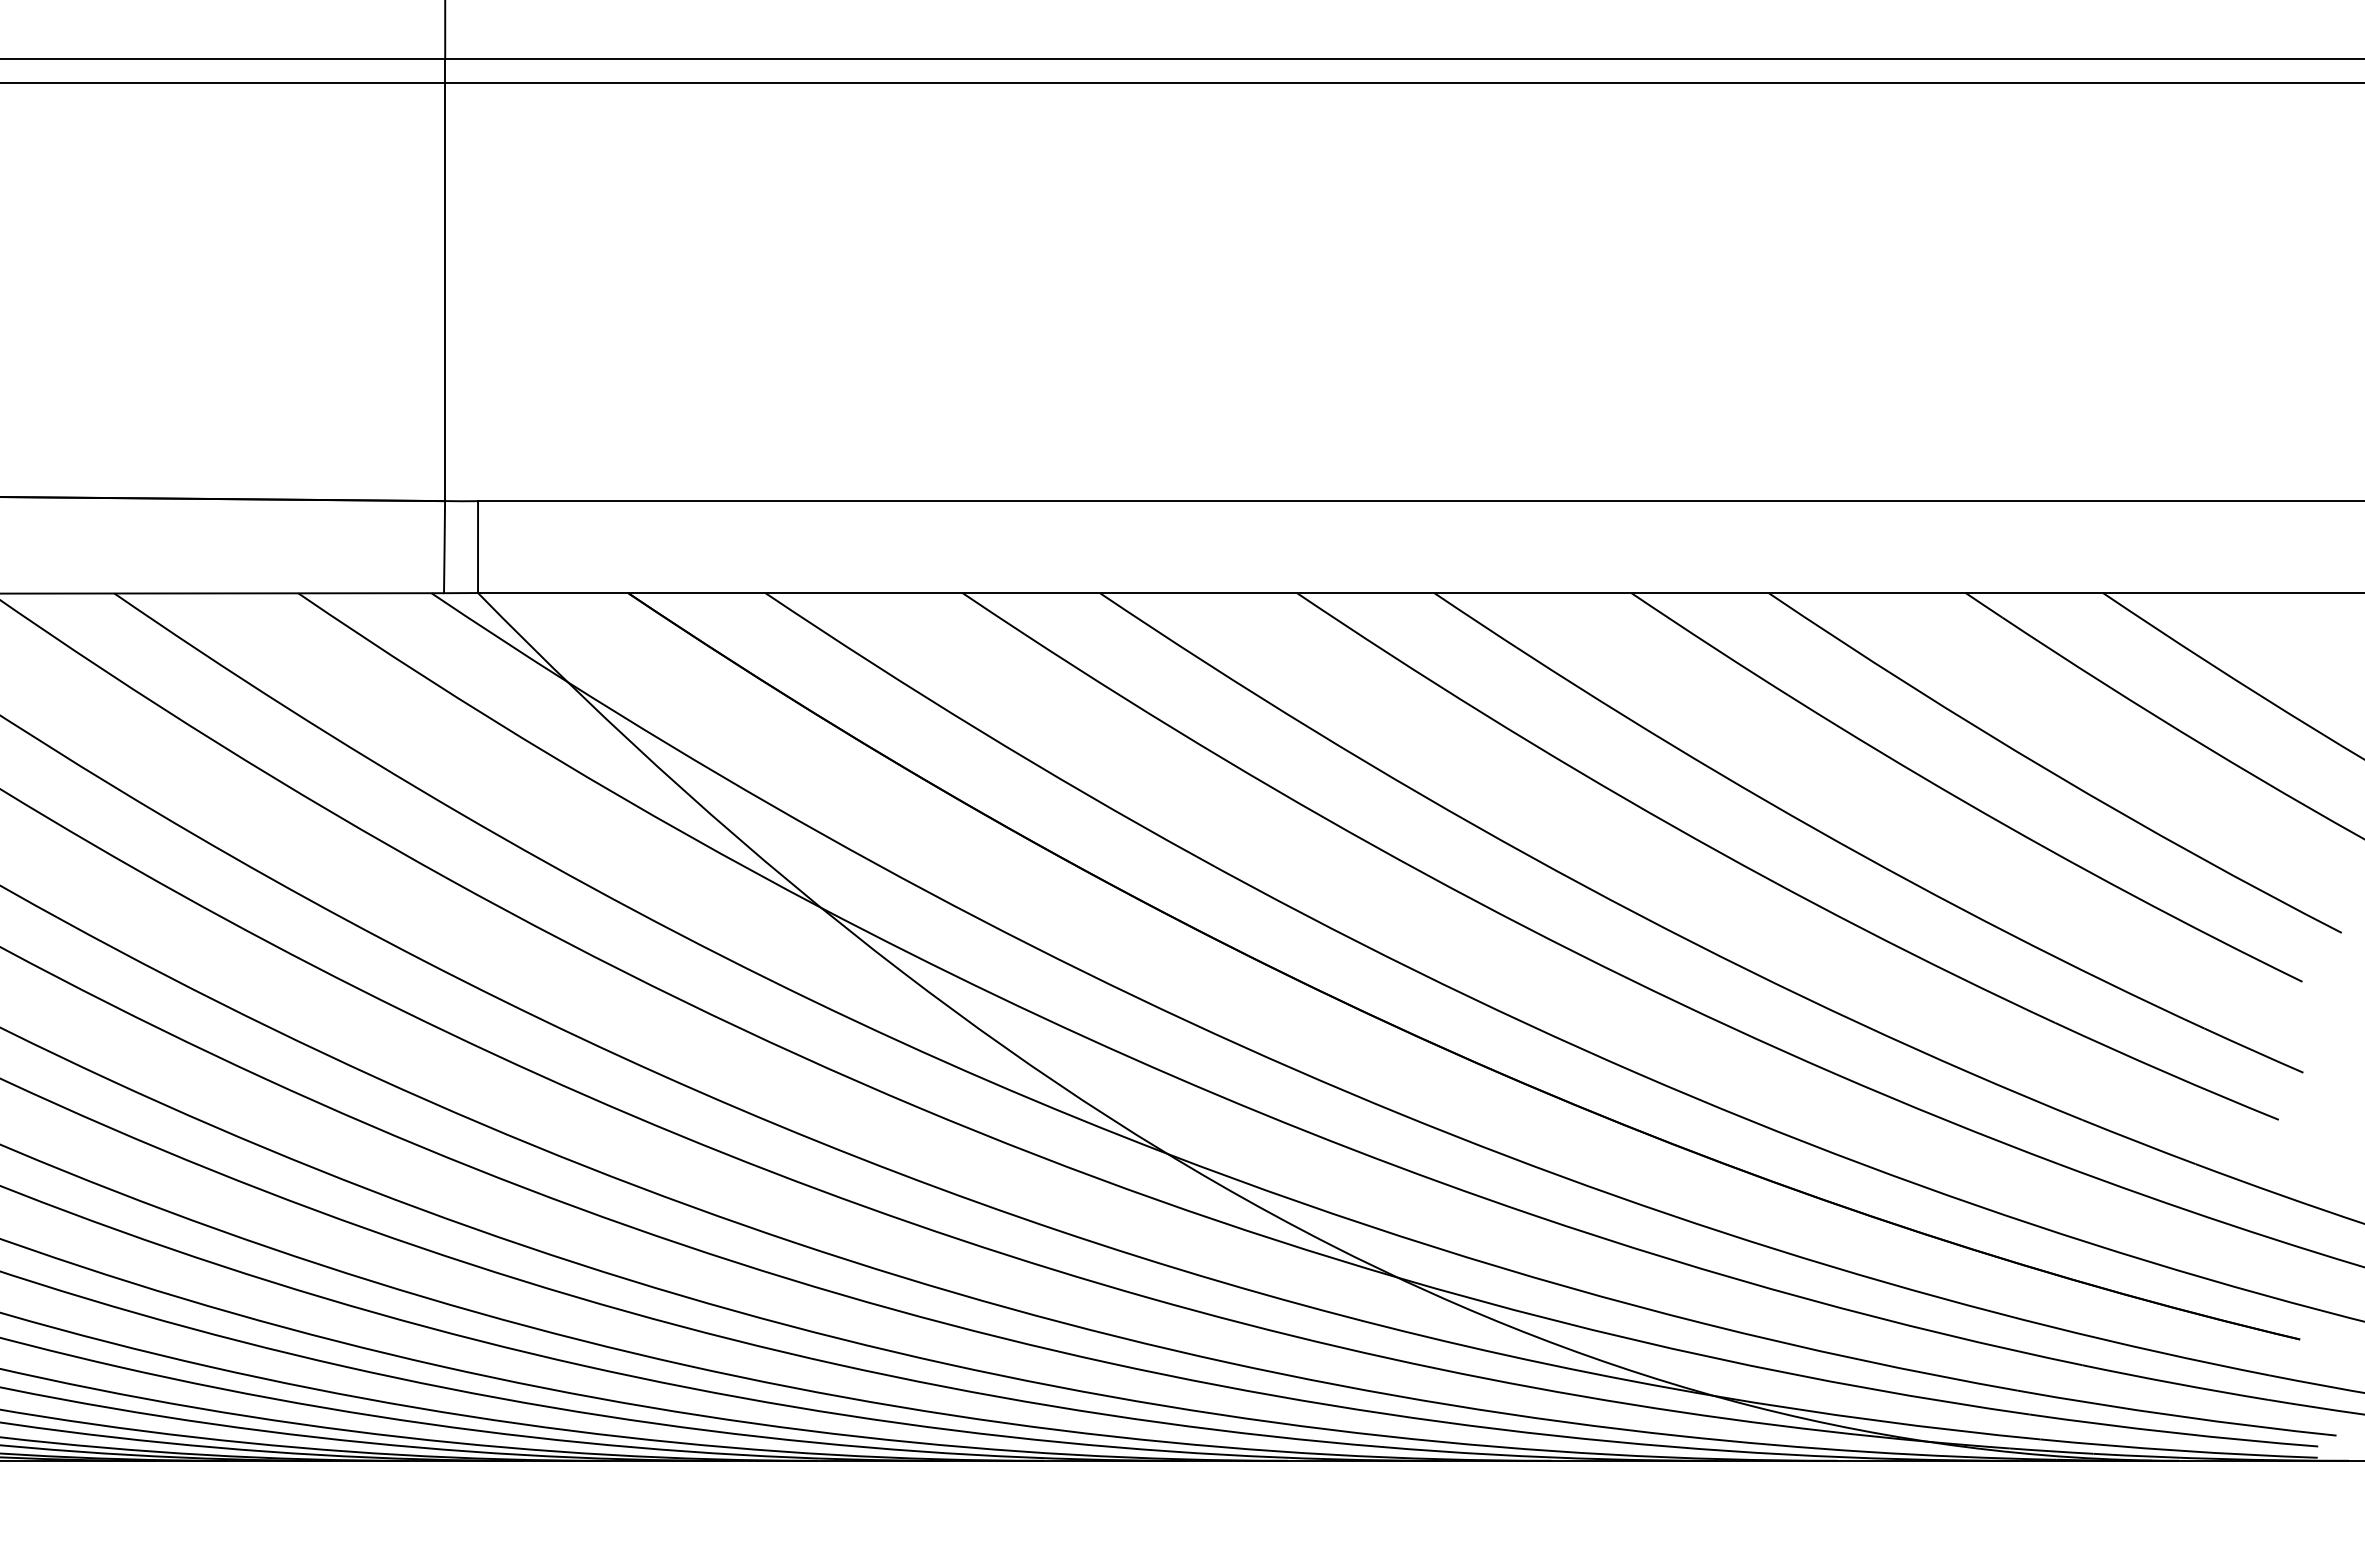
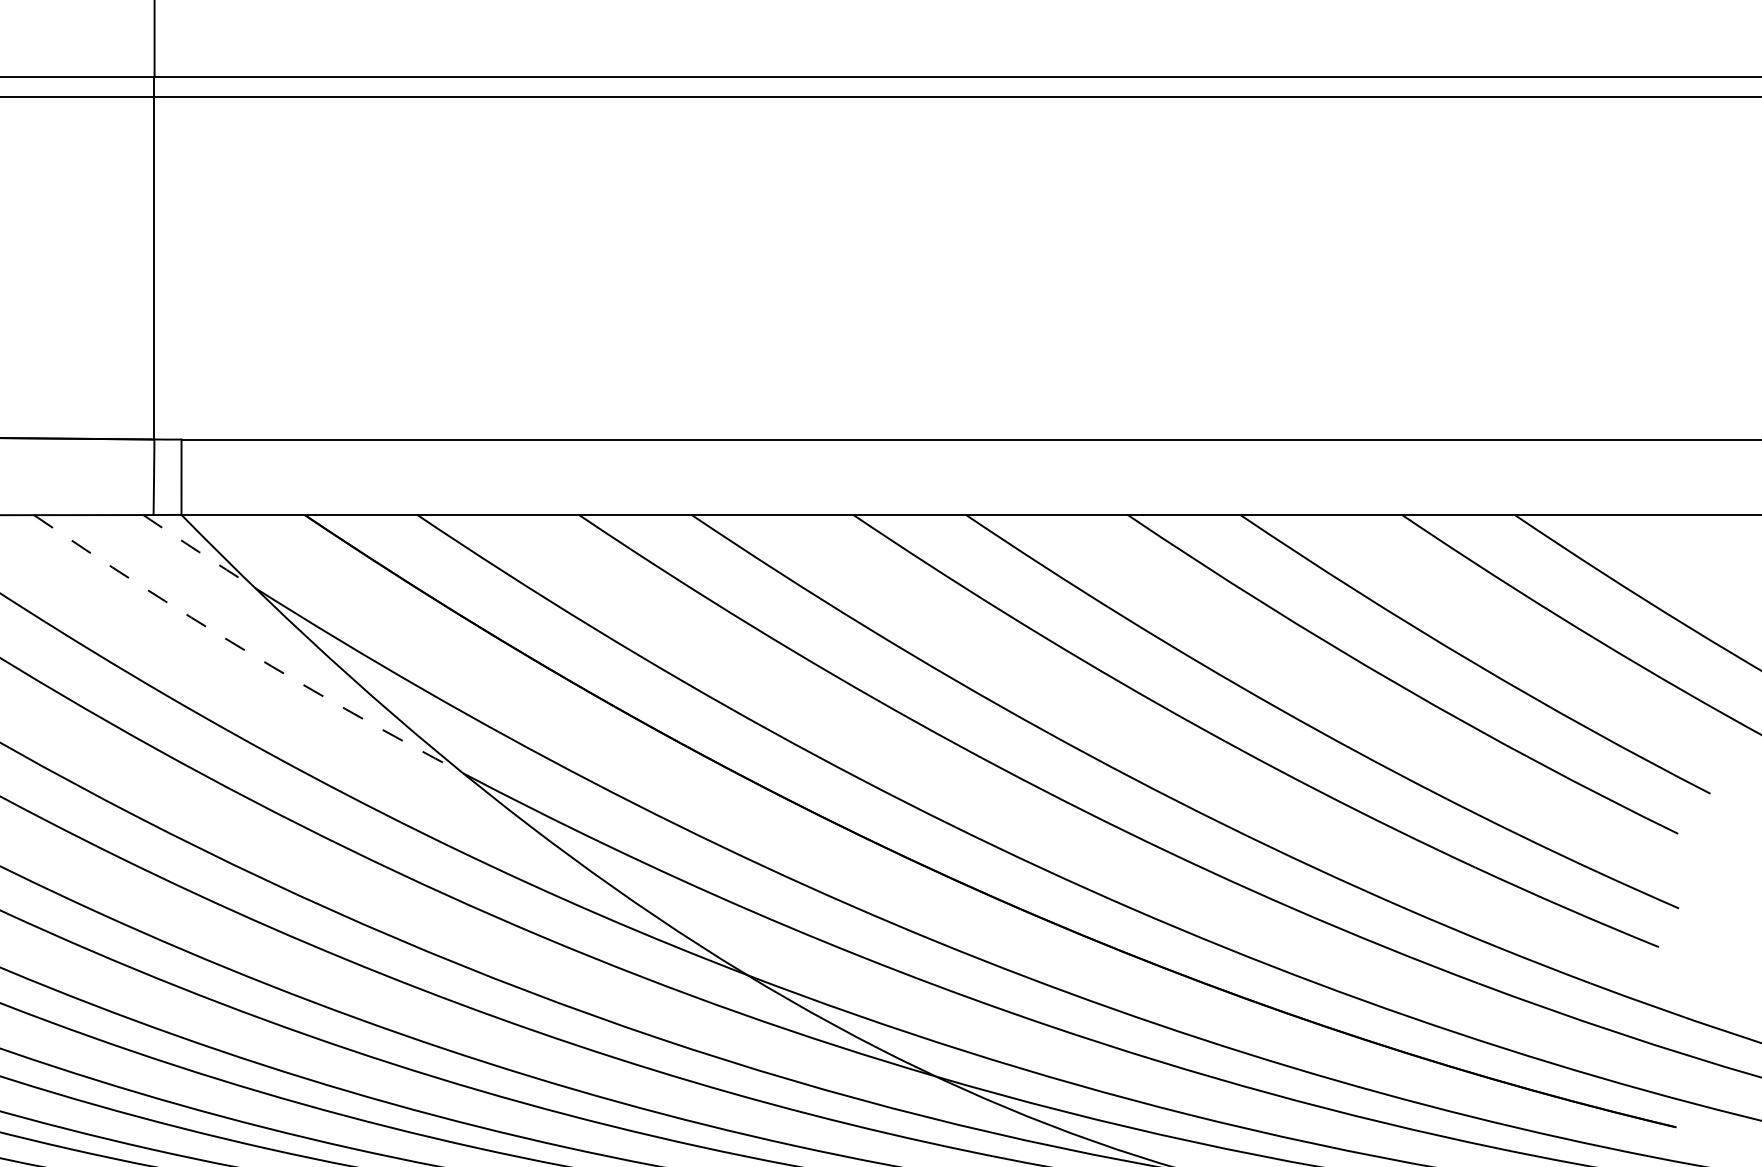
arc: (499, 638) -> (199, 552), solid -> dashed
arc: (555, 758) -> (245, 650), solid -> dashed

